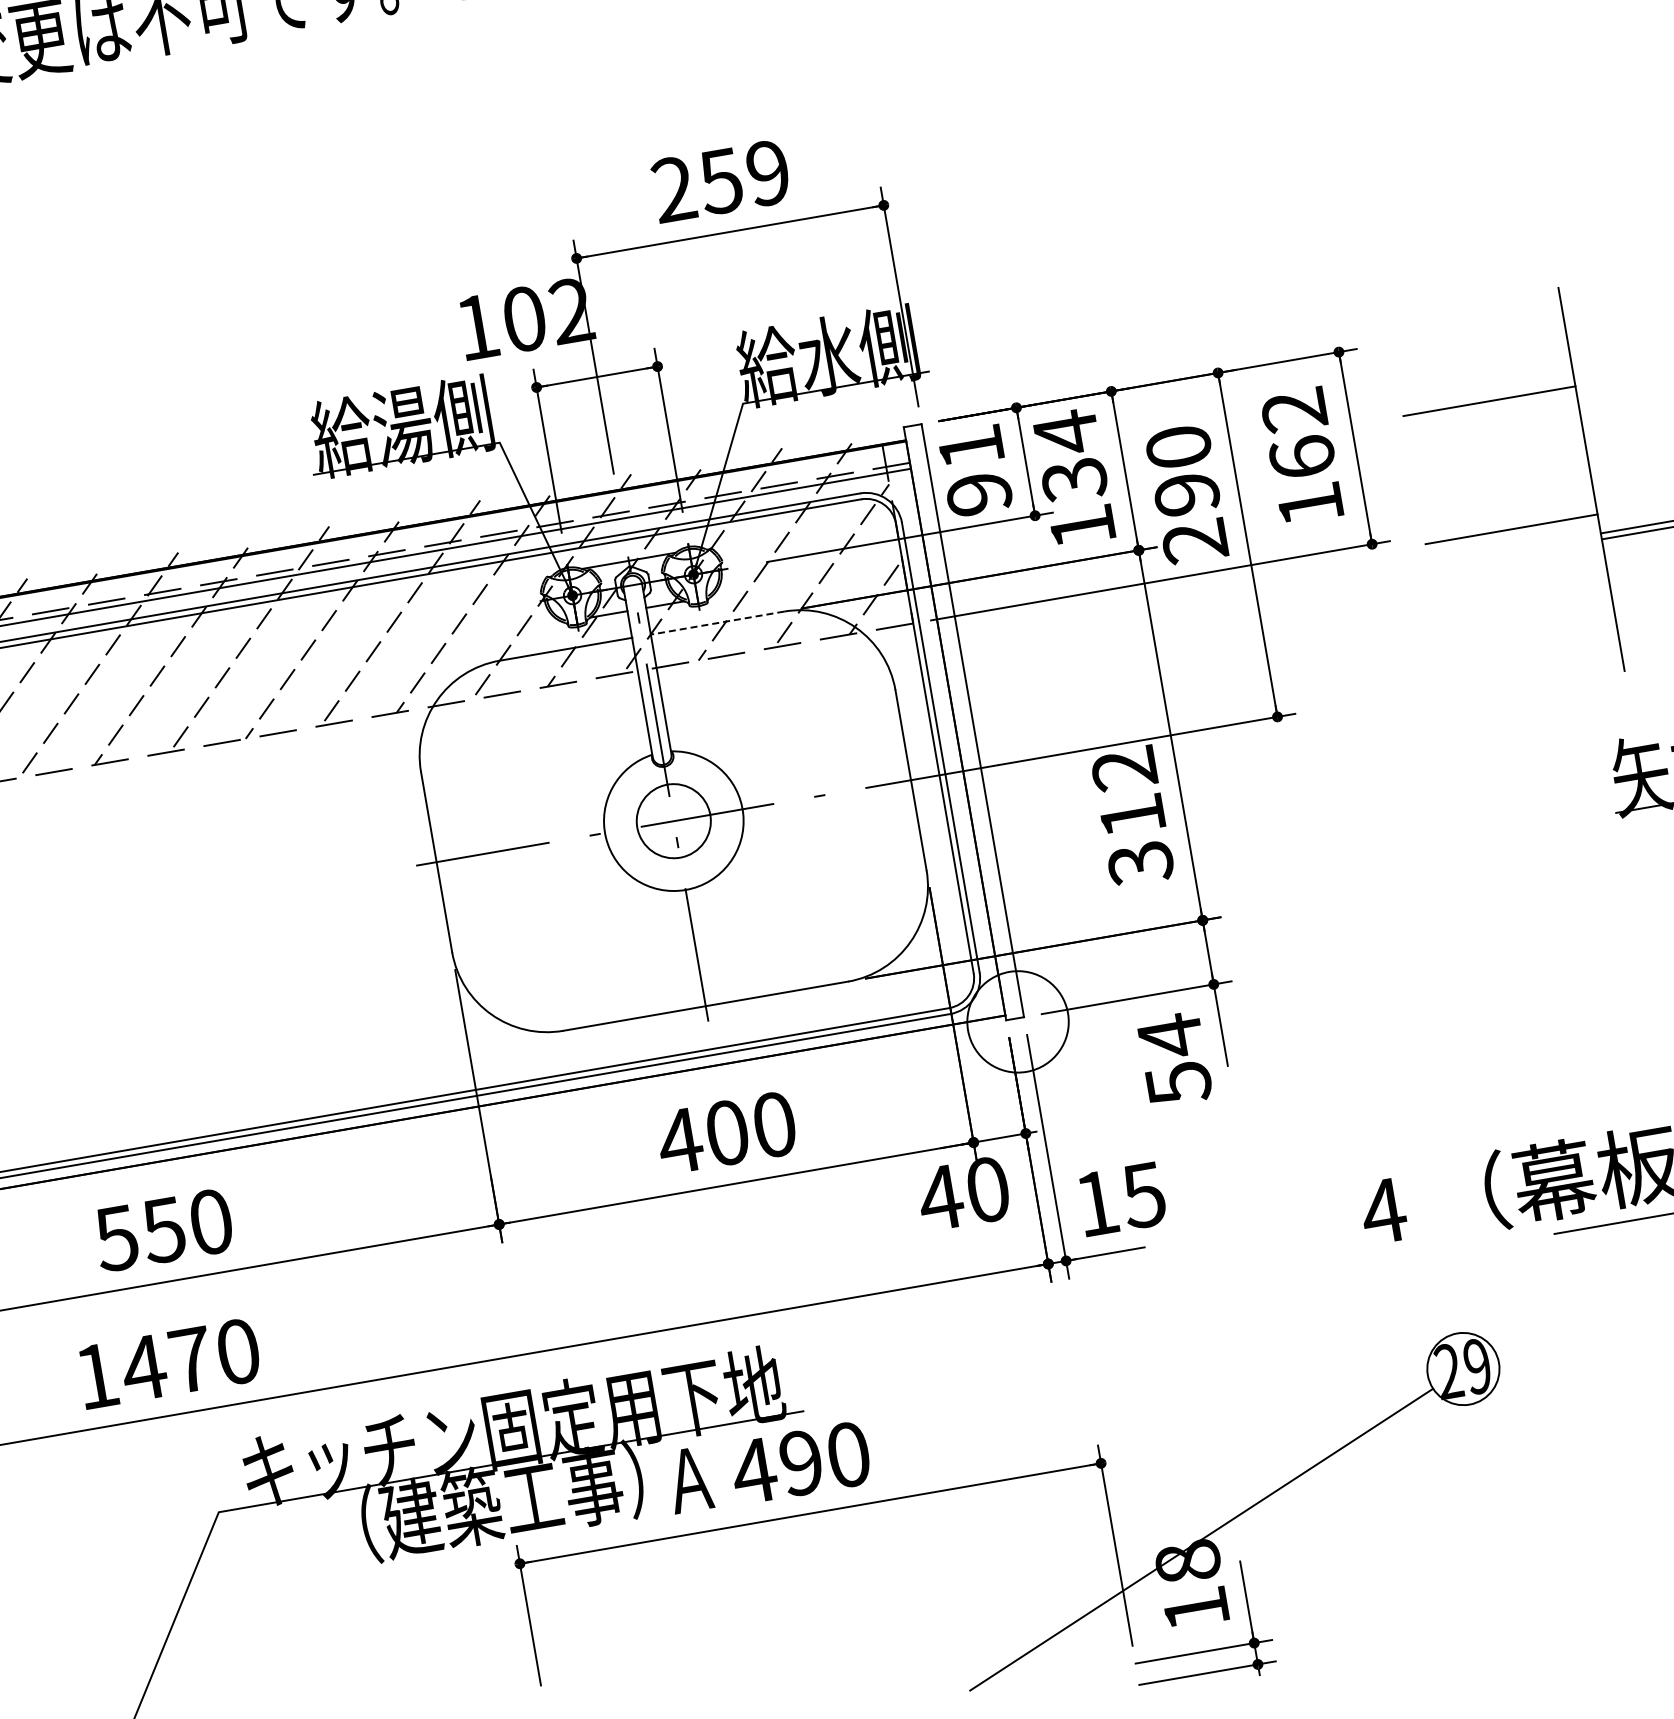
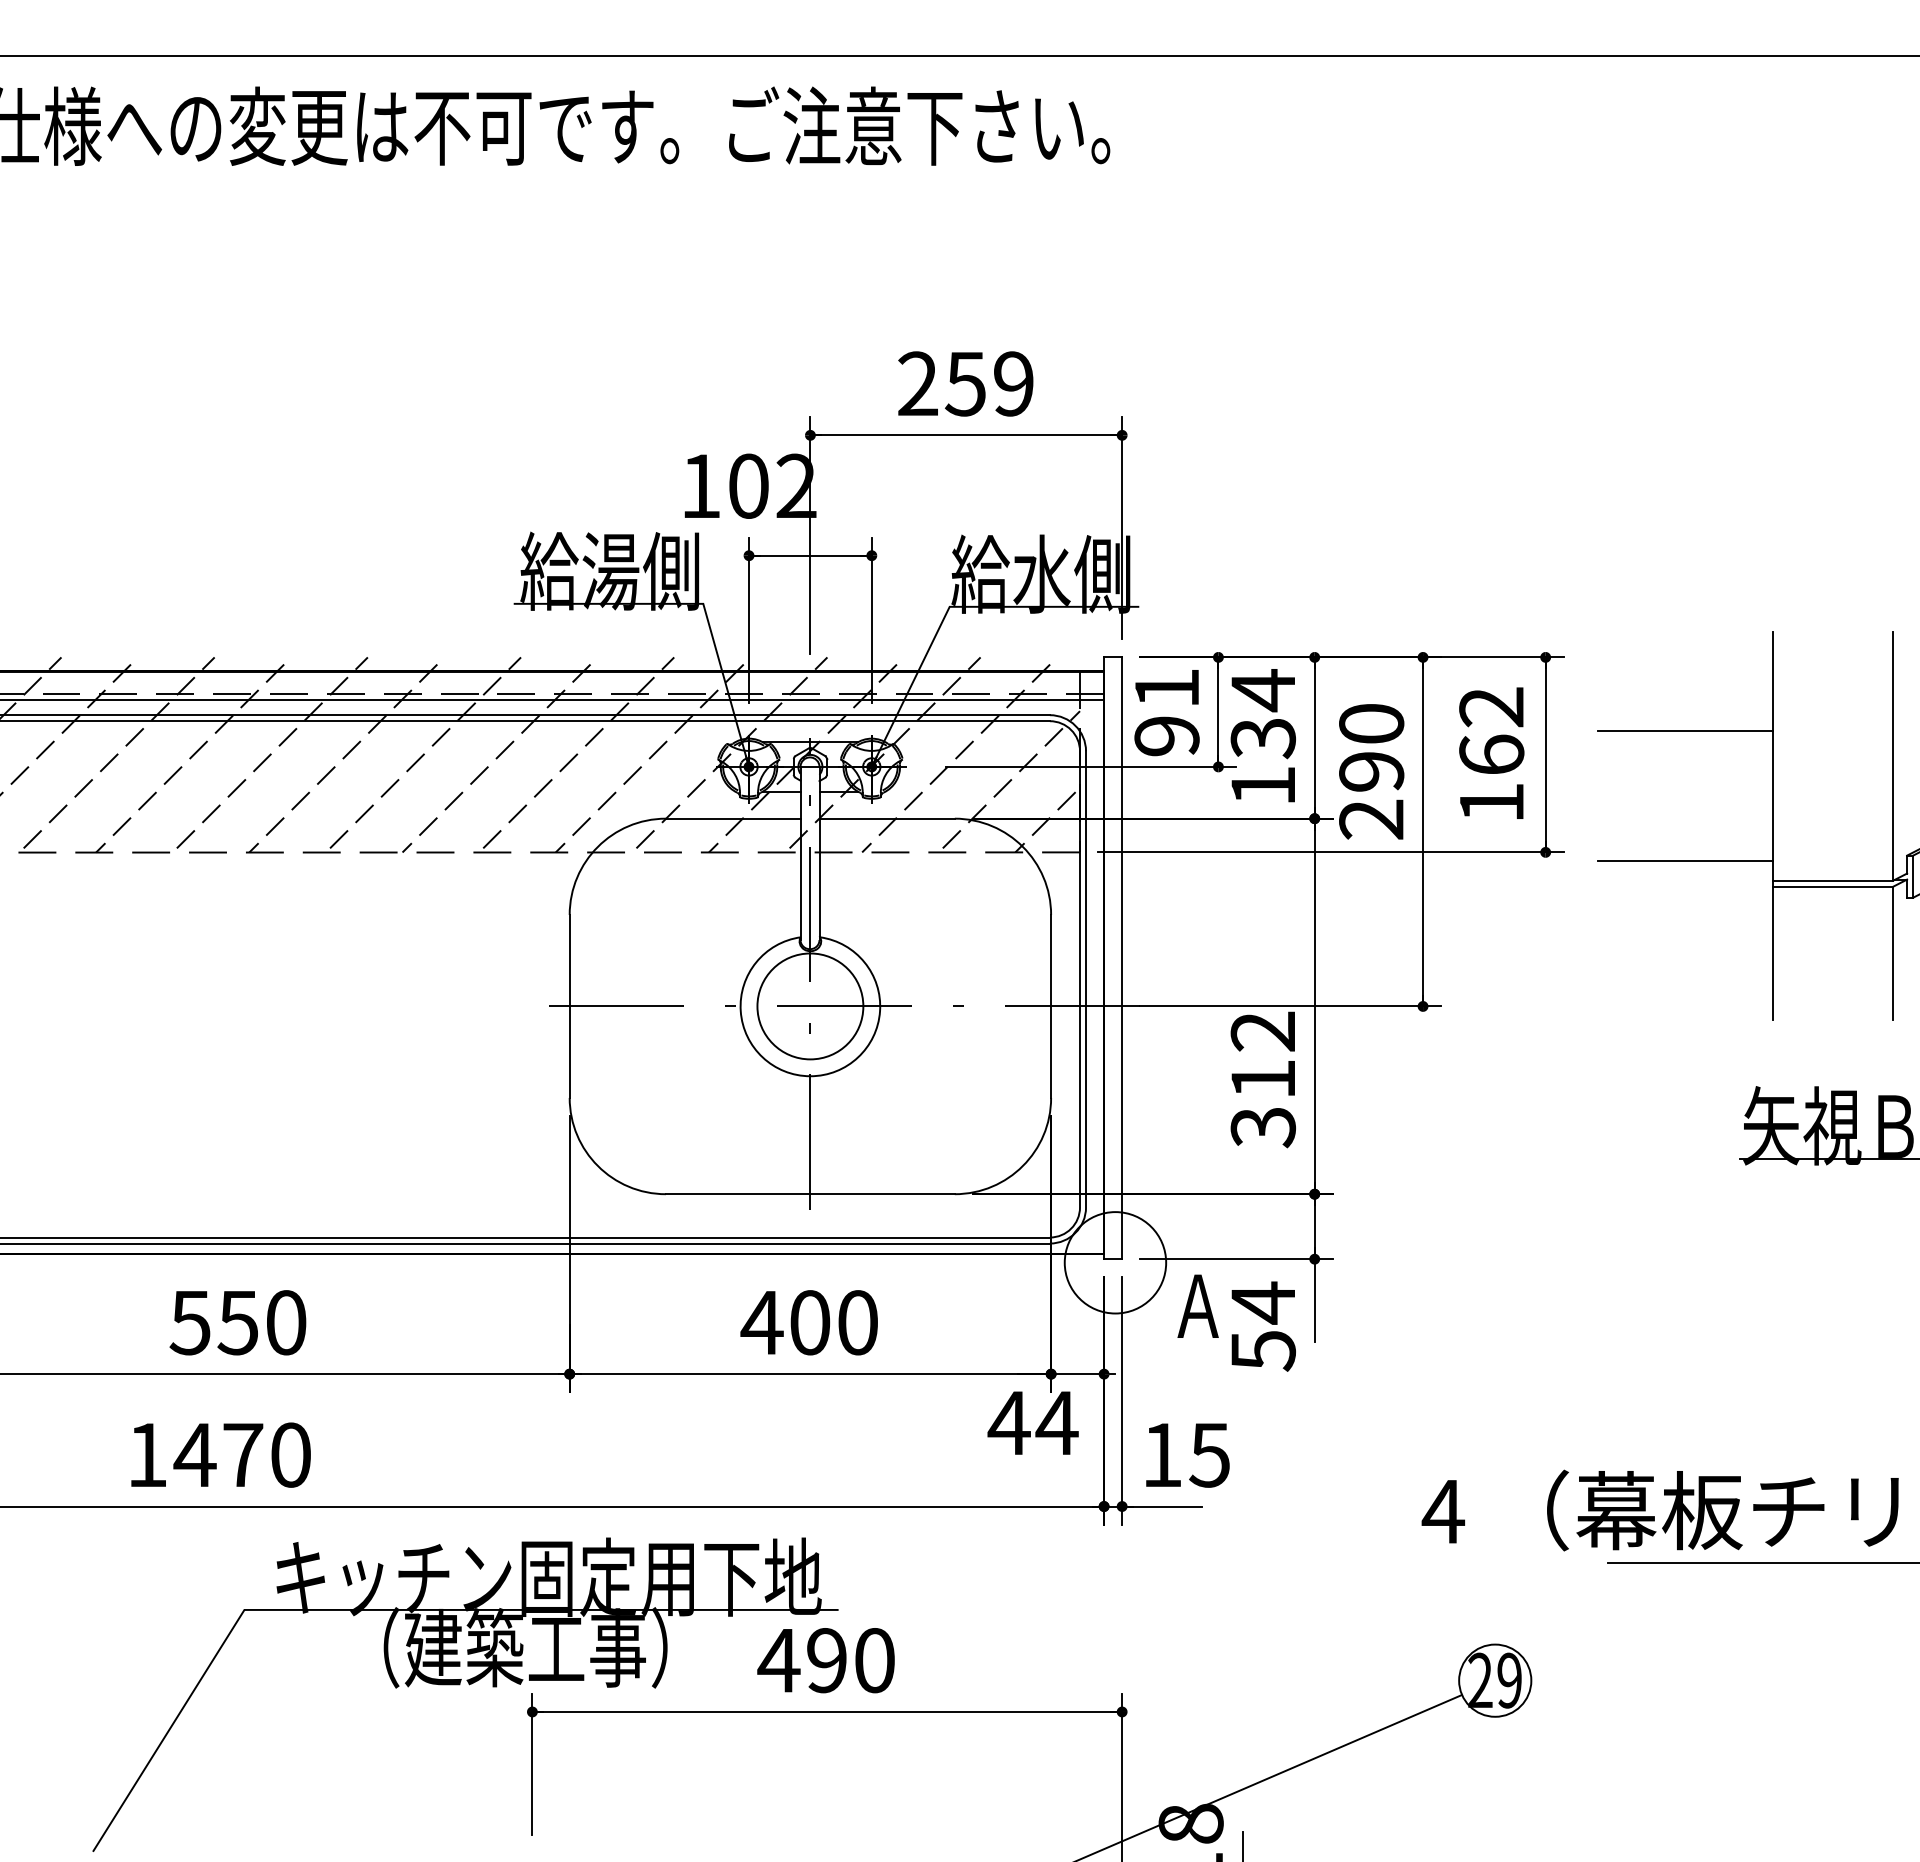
line: (716, 623) -> (886, 818), dashed -> solid
circle: (673, 821) -> (810, 1006), size x1.43
text: (987, 1189) -> (1056, 1422), 40 -> 44
text: (689, 1479) -> (1197, 1305), moved

